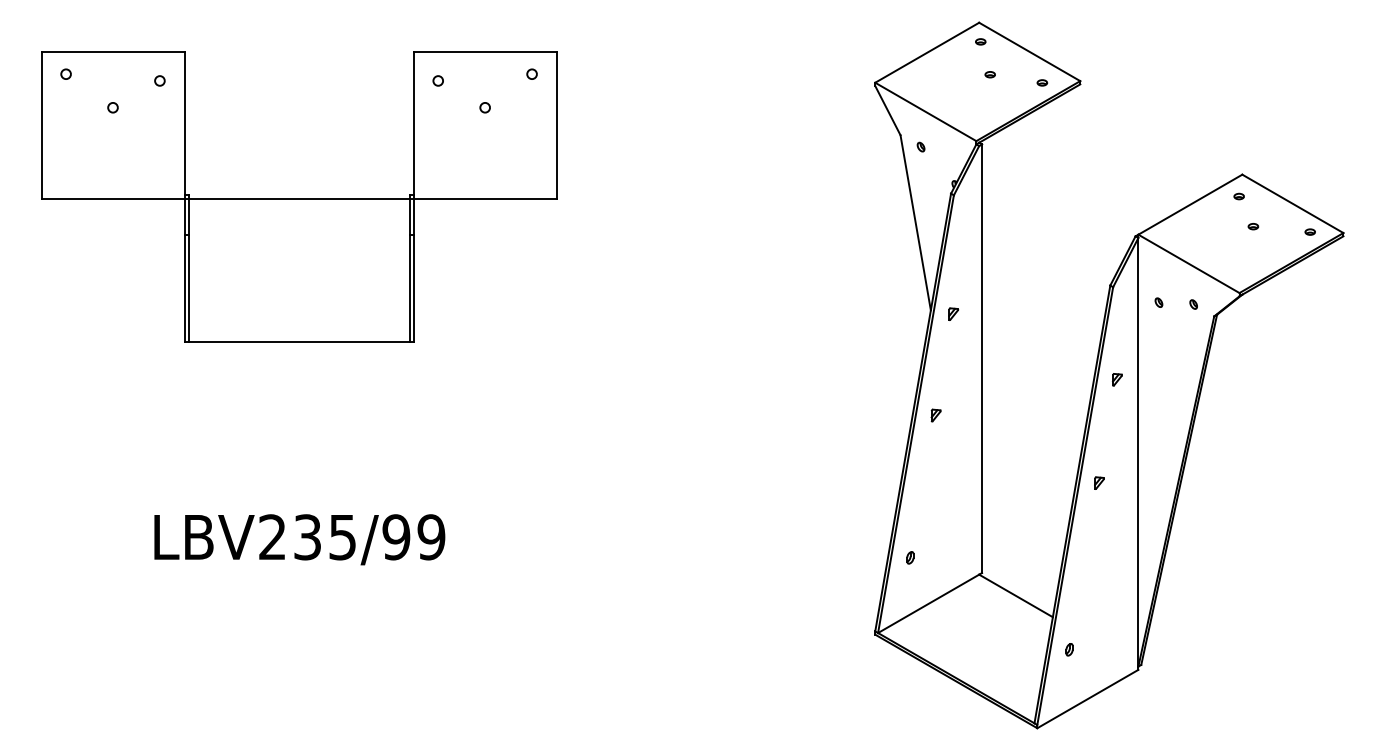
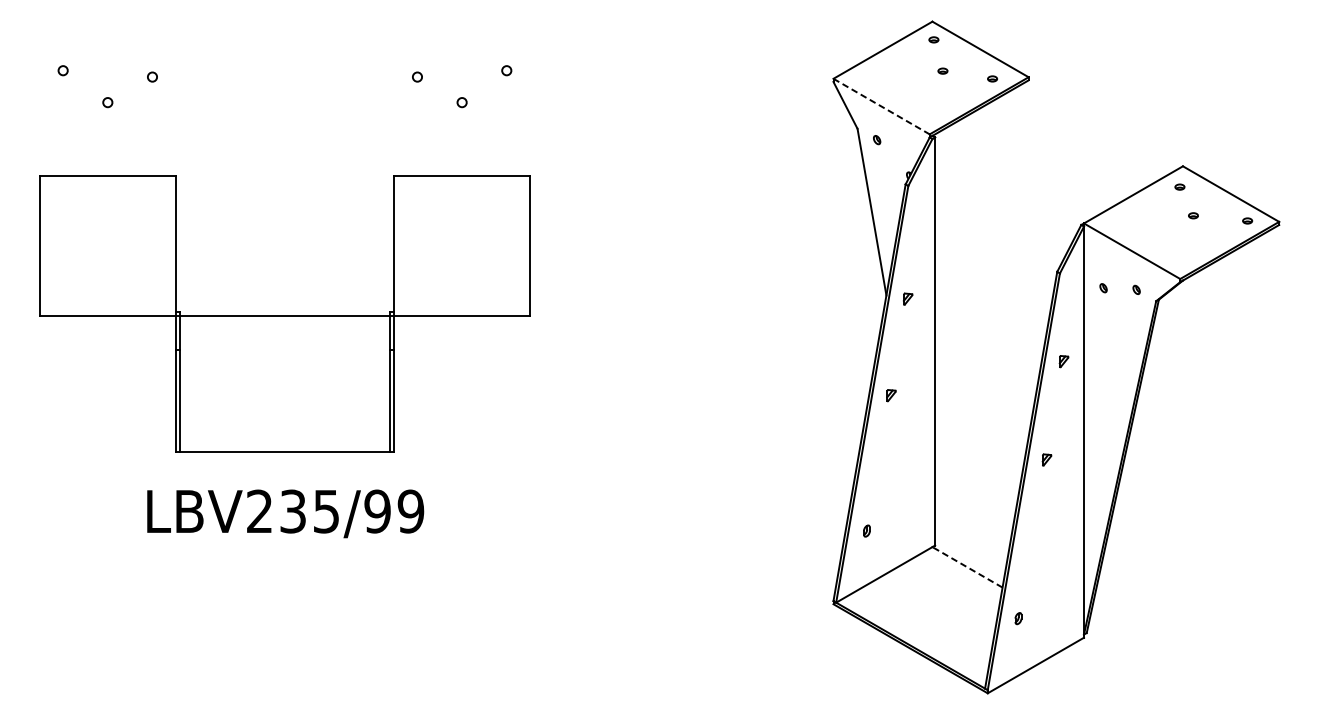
line: (926, 112) -> (882, 107), solid -> dashed
part: (299, 196) -> (285, 313), moved
line: (1016, 595) -> (967, 566), solid -> dashed

